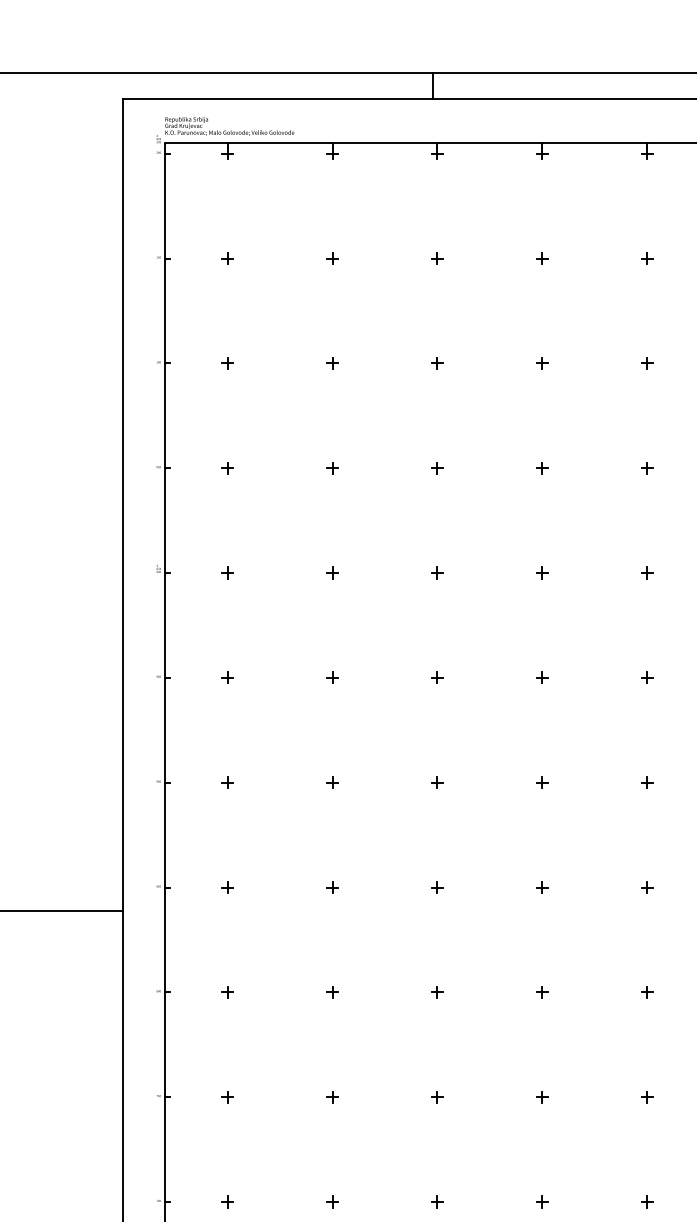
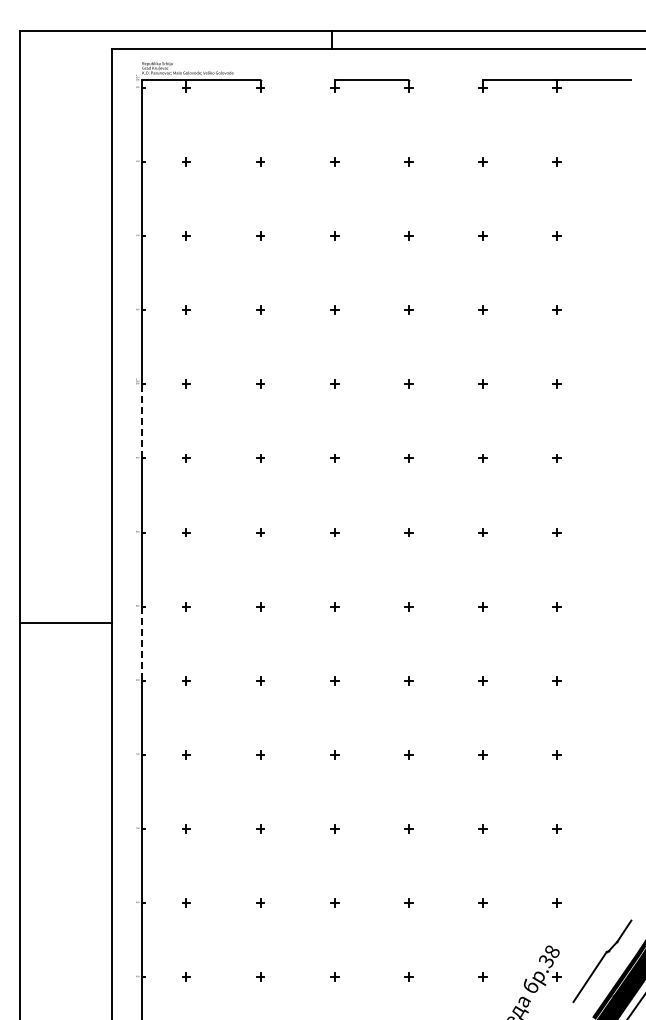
line: (384, 143) -> (297, 80), removed
line: (594, 143) -> (445, 80), removed
line: (164, 625) -> (141, 421), solid -> dashed
line: (164, 939) -> (141, 643), solid -> dashed

